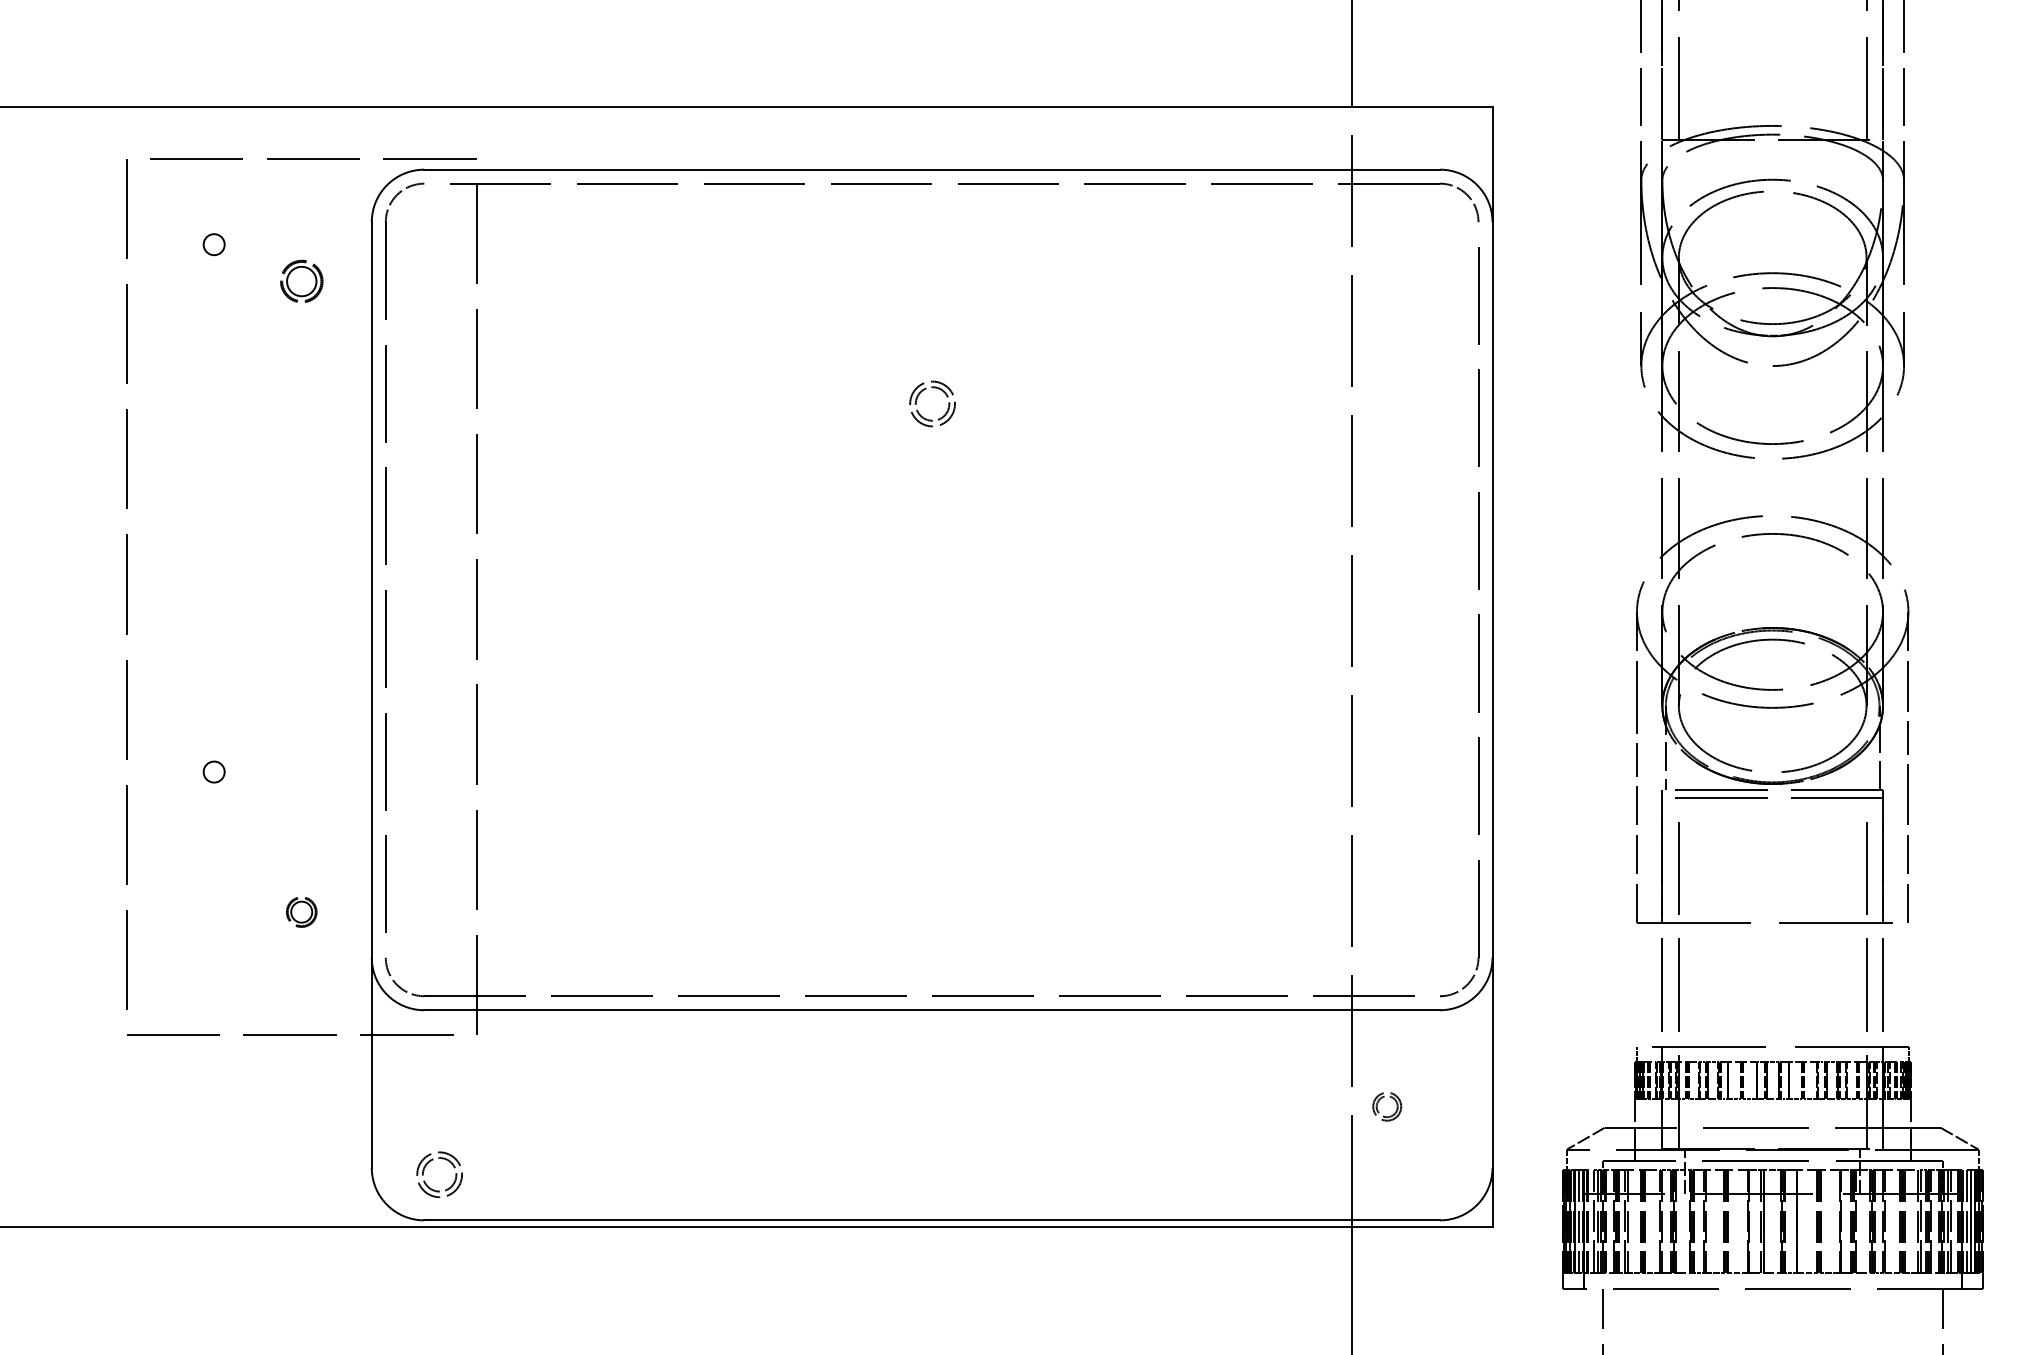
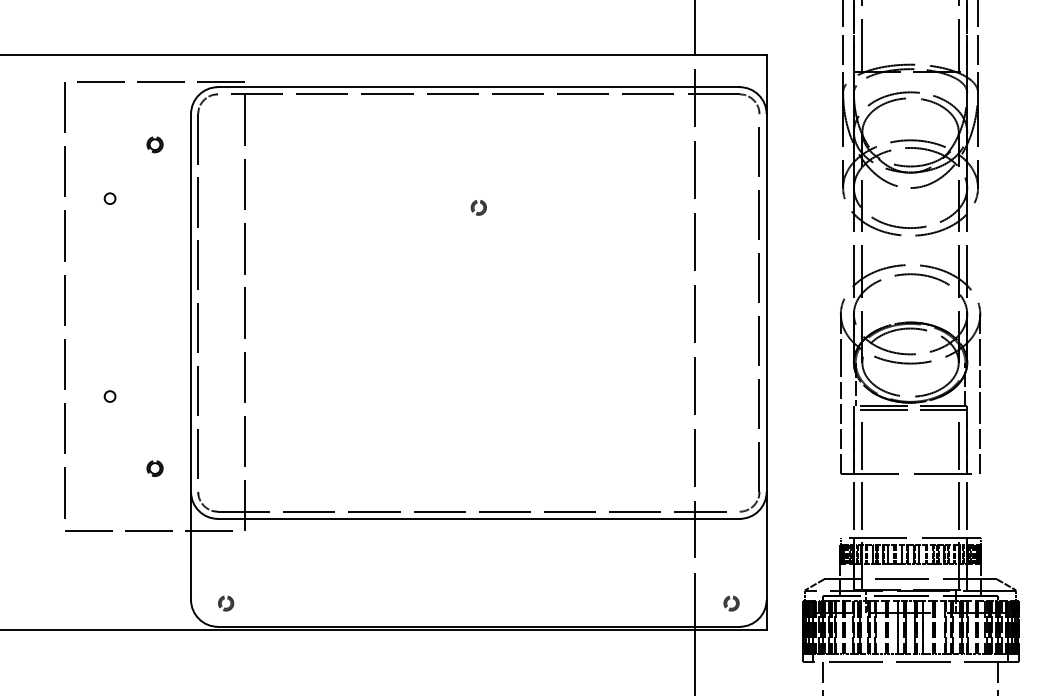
circle: (213, 244) -> (109, 198), moved
part: (300, 281) -> (154, 144), size x0.71
part: (931, 403) -> (478, 207), size x0.62
part: (1387, 1106) -> (731, 603), moved
part: (440, 1174) -> (226, 603), size x0.62

